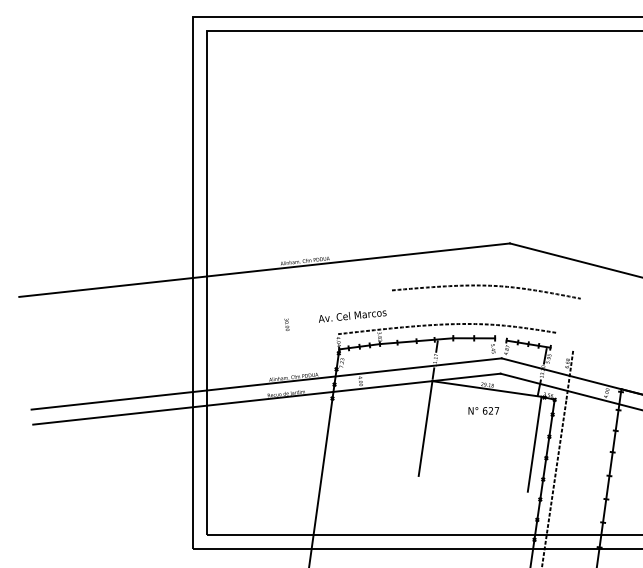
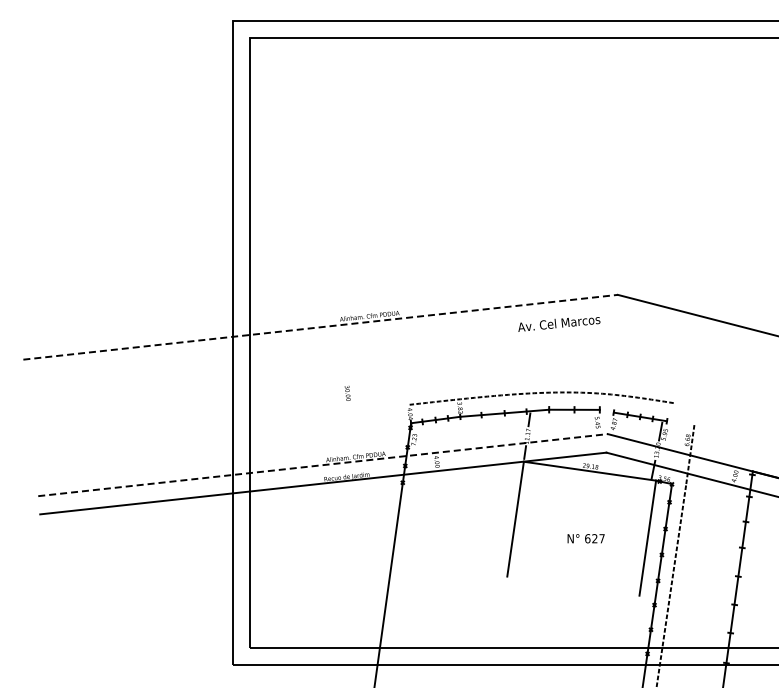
line: (265, 270) -> (321, 327), solid -> dashed
curve: (485, 286) -> (588, 346), removed
text: (352, 316) -> (559, 324), moved
line: (267, 384) -> (323, 465), solid -> dashed
text: (483, 410) -> (585, 538), moved

